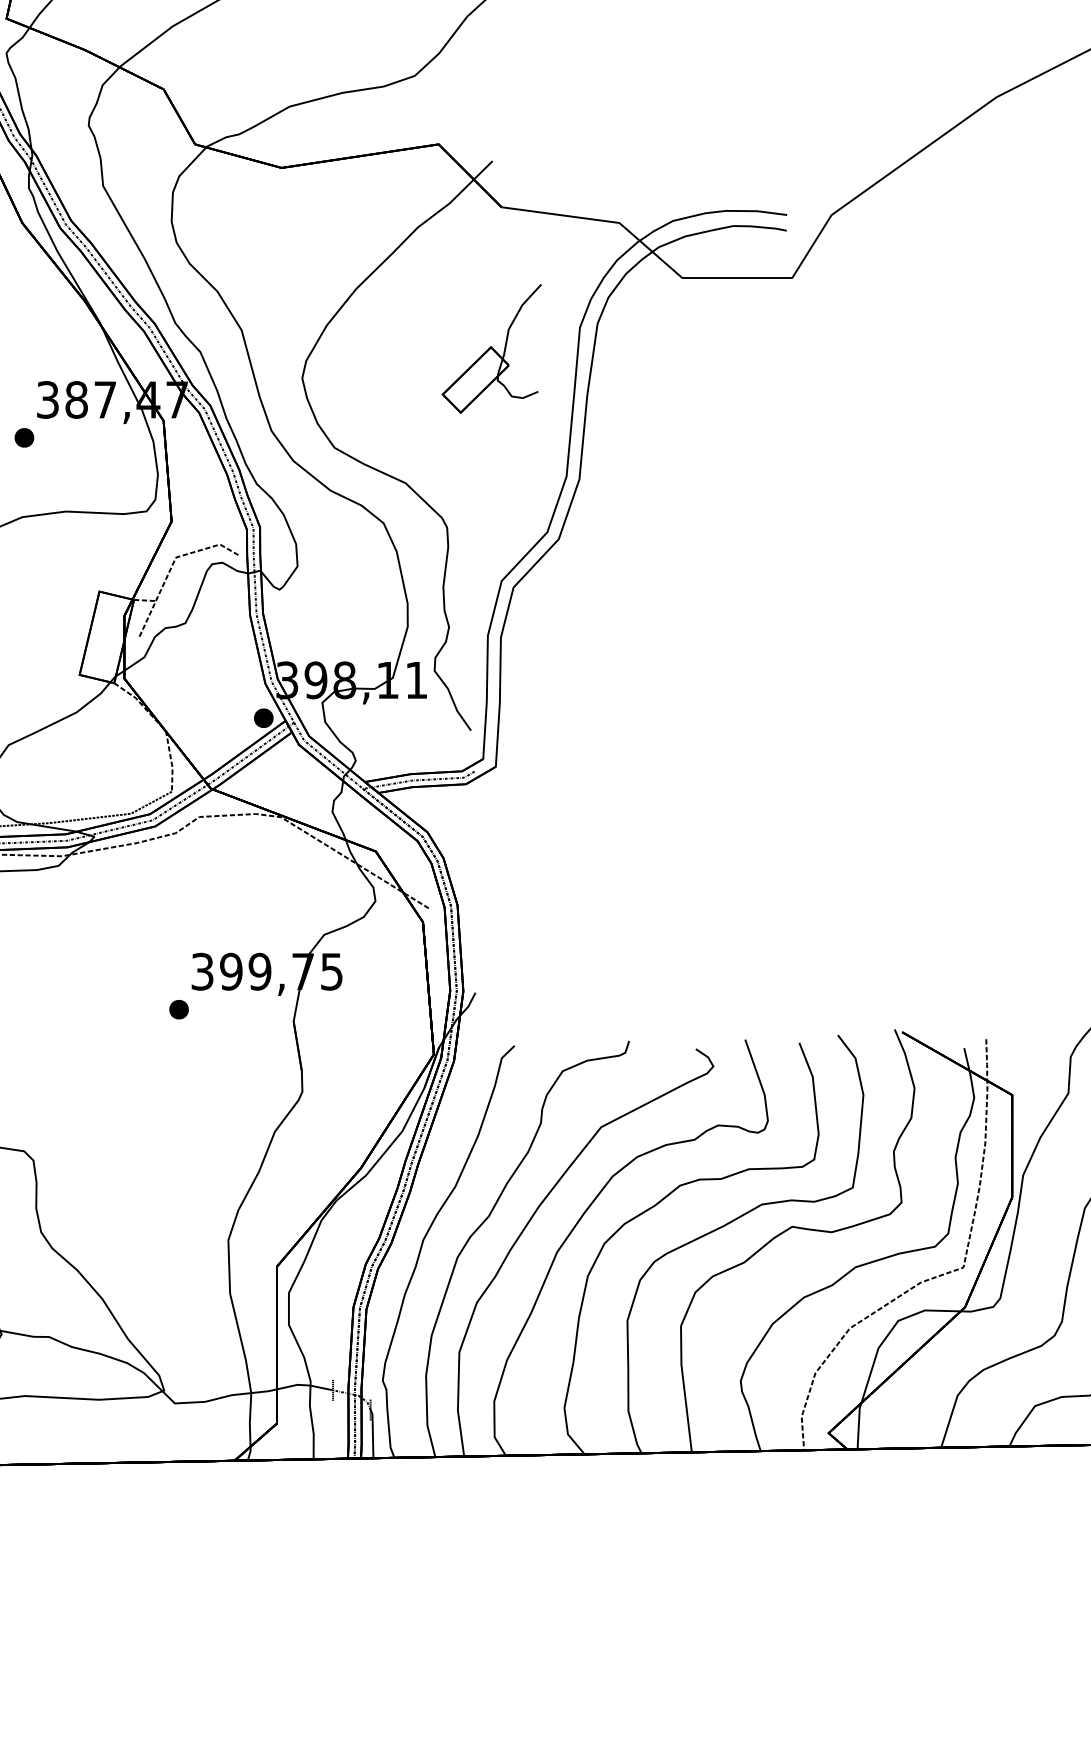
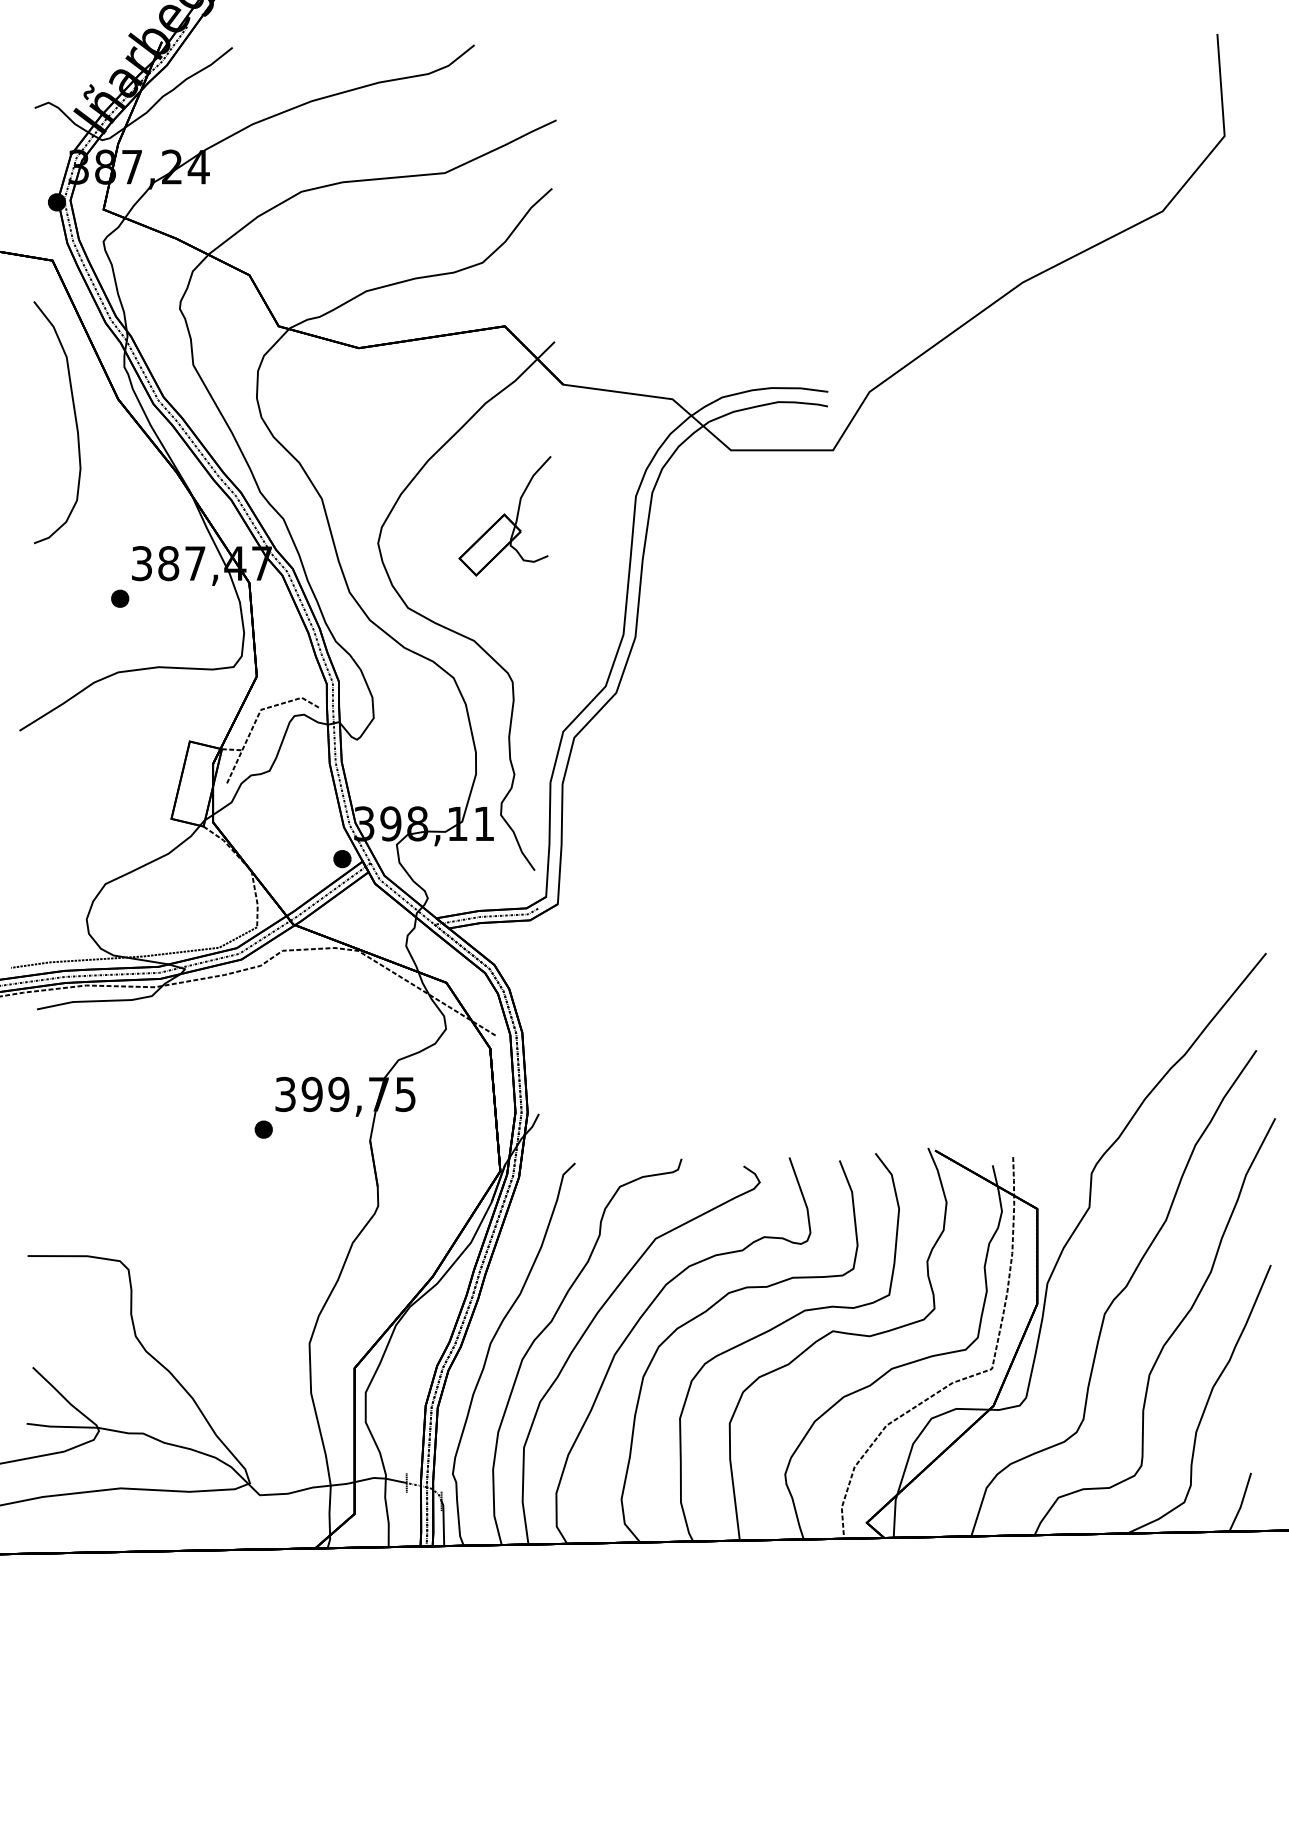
part: (491, 349) -> (504, 516), moved

